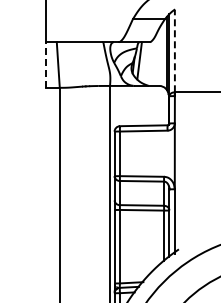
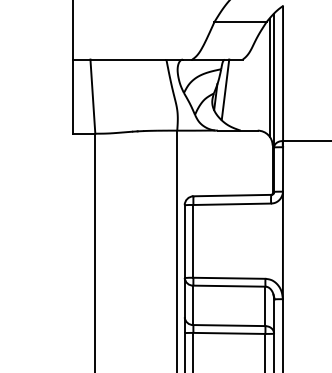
line: (174, 50) -> (282, 72), dashed -> solid
line: (46, 65) -> (73, 97), dashed -> solid

